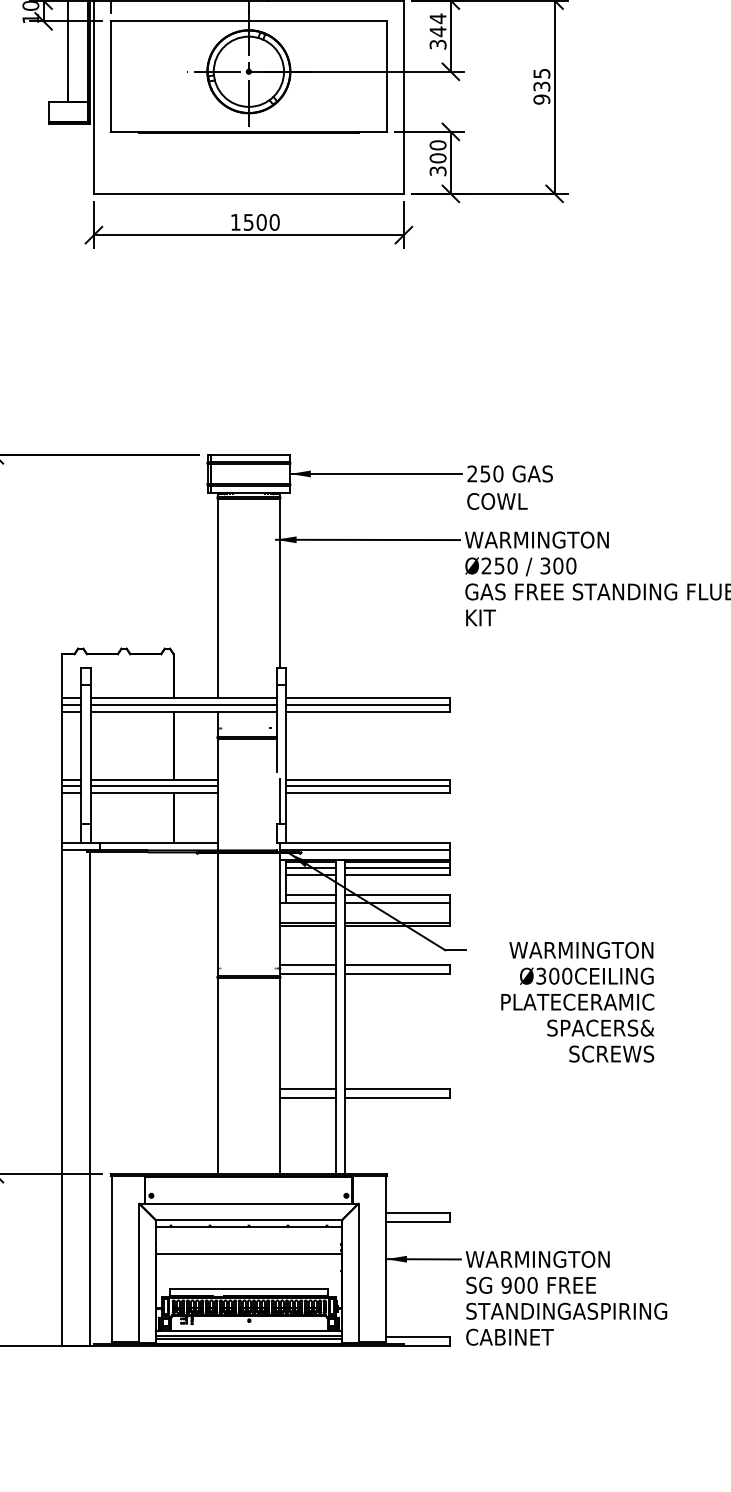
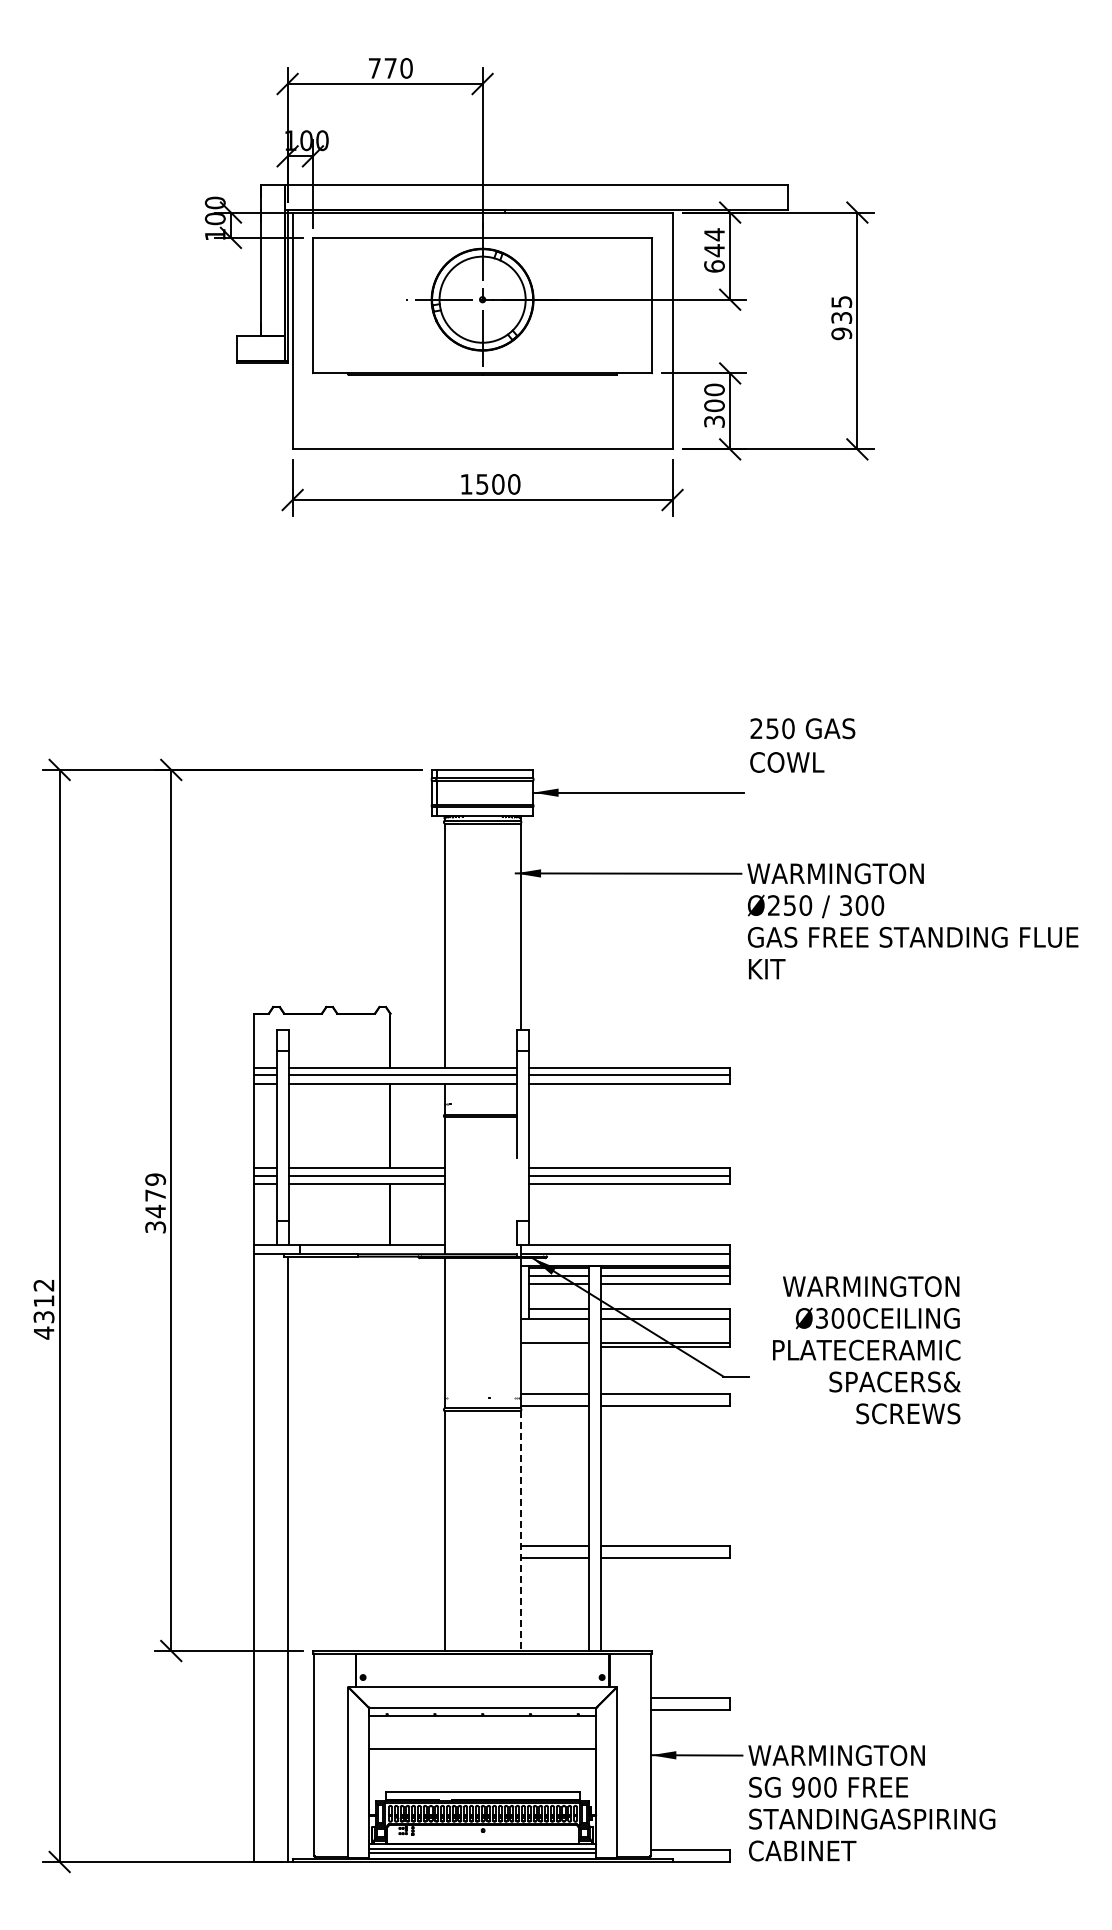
text: (438, 44) -> (714, 266), 344 -> 644
text: (509, 487) -> (802, 745), moved
line: (279, 801) -> (520, 1194), removed
line: (307, 925) -> (554, 1346), removed
text: (577, 1002) -> (866, 1350), moved
line: (279, 1076) -> (520, 1531), solid -> dashed

